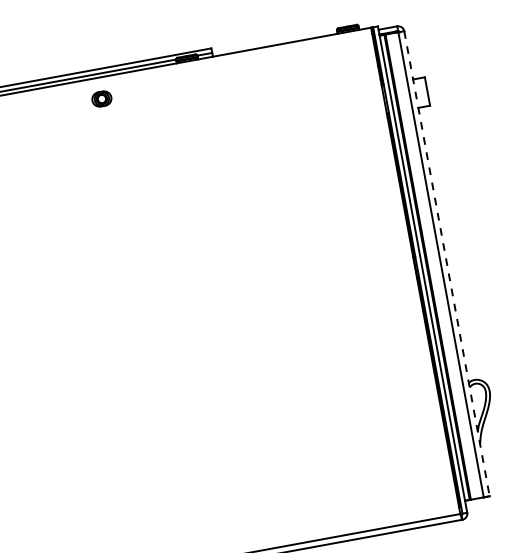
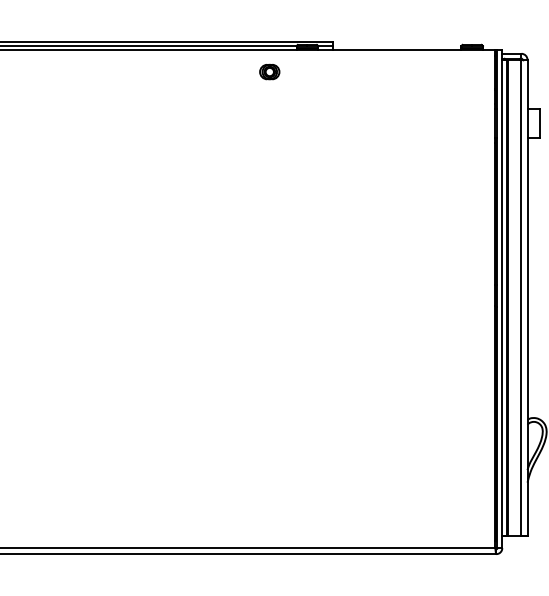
part: (101, 98) -> (269, 71), moved
line: (447, 264) -> (527, 298), dashed -> solid

